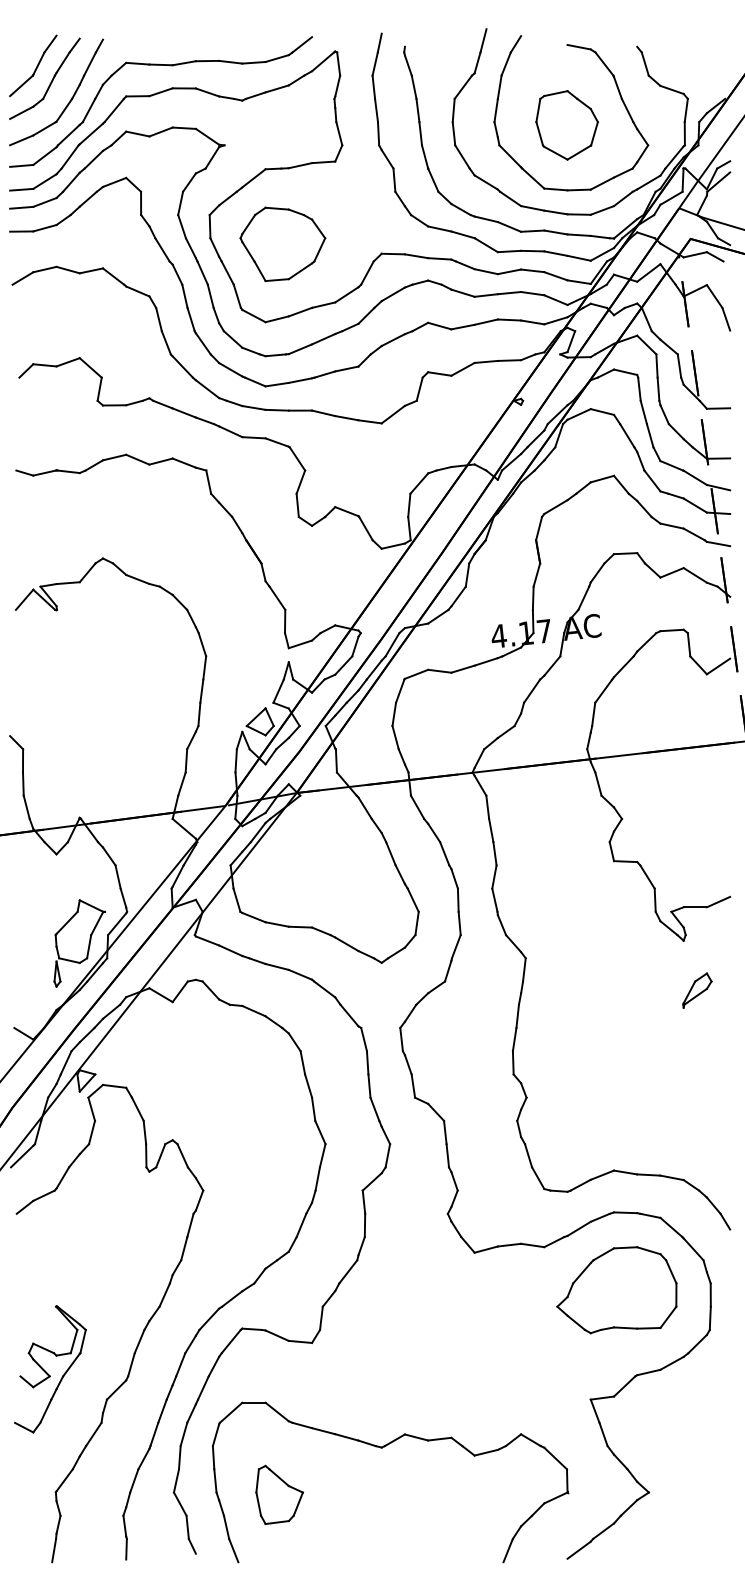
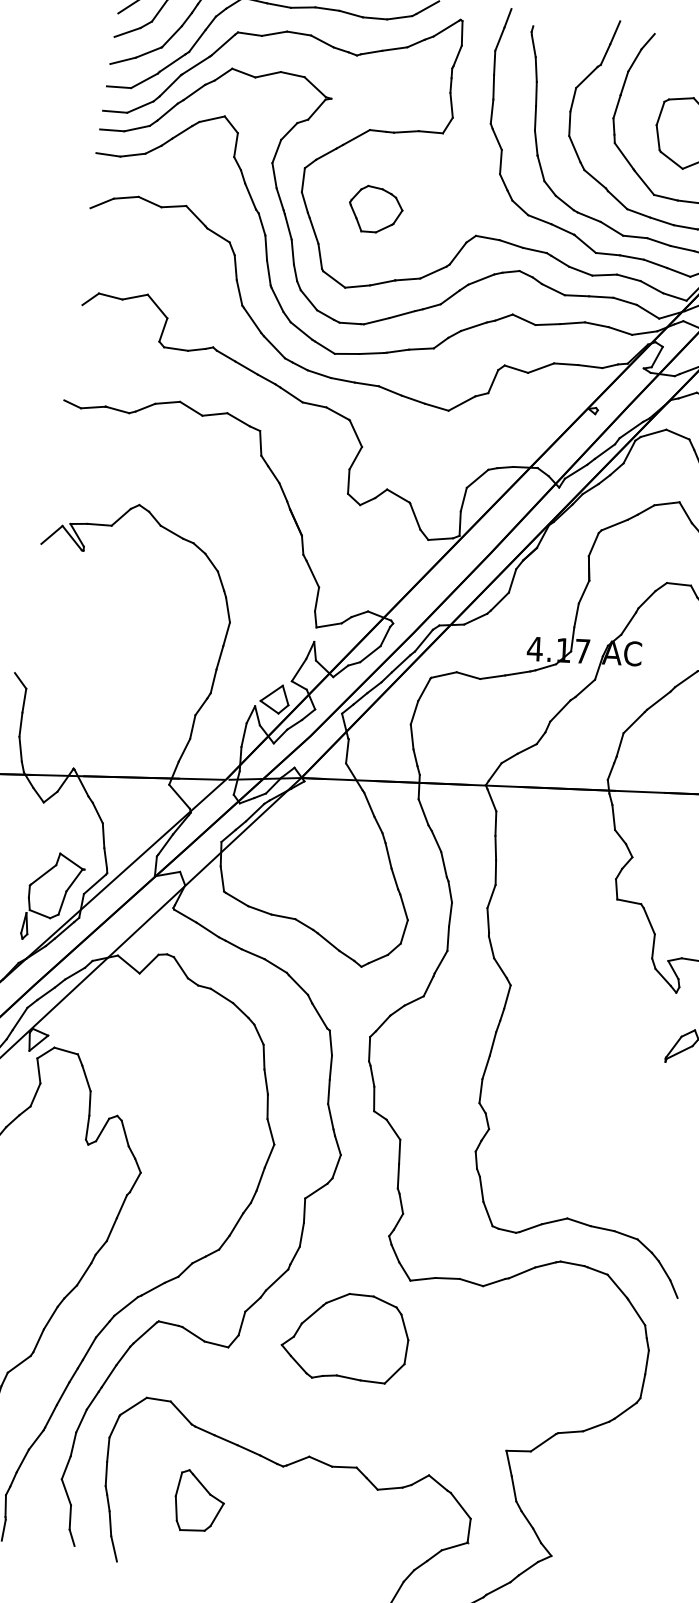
part: (282, 244) -> (375, 210), size x0.6
part: (616, 1290) -> (345, 1337), moved
part: (279, 1494) -> (199, 1501), moved

